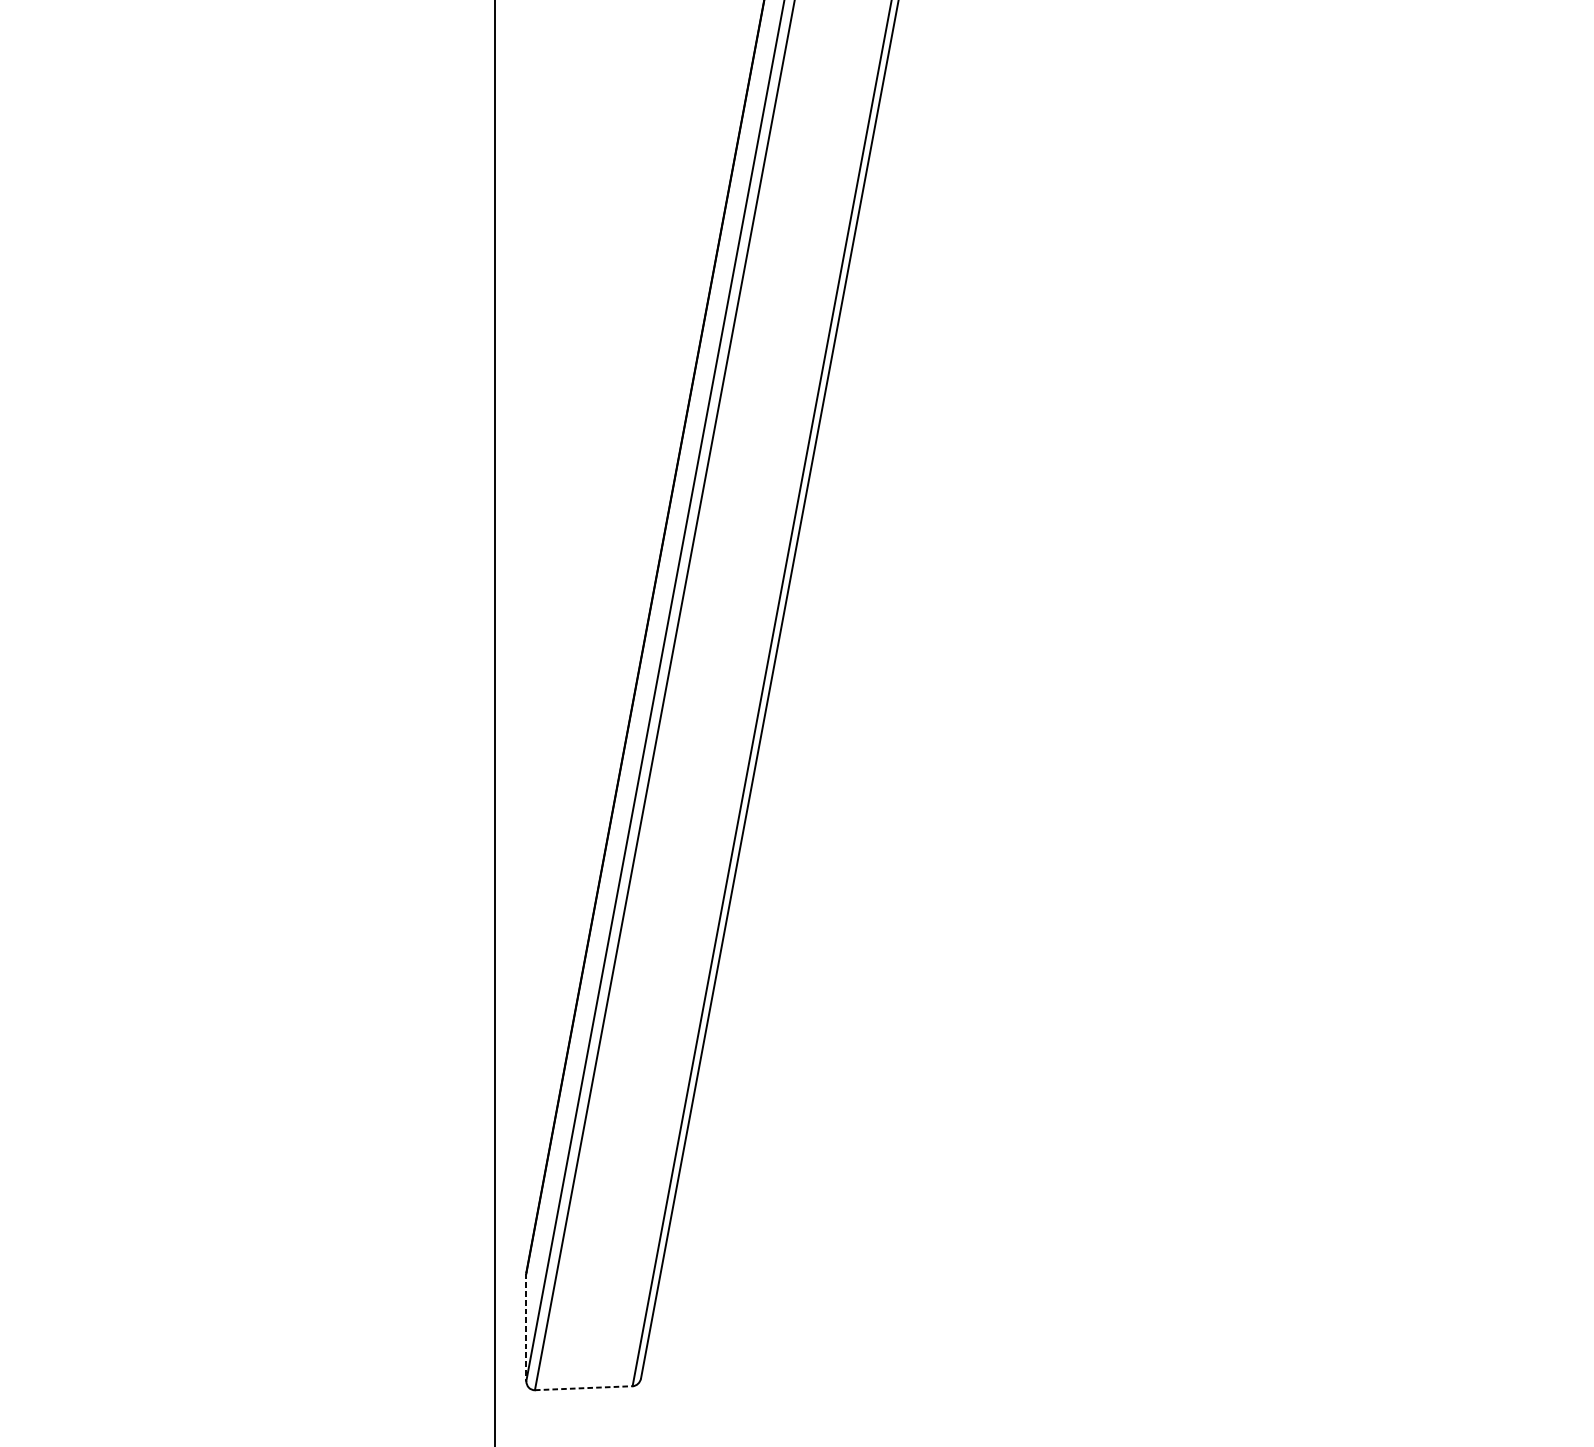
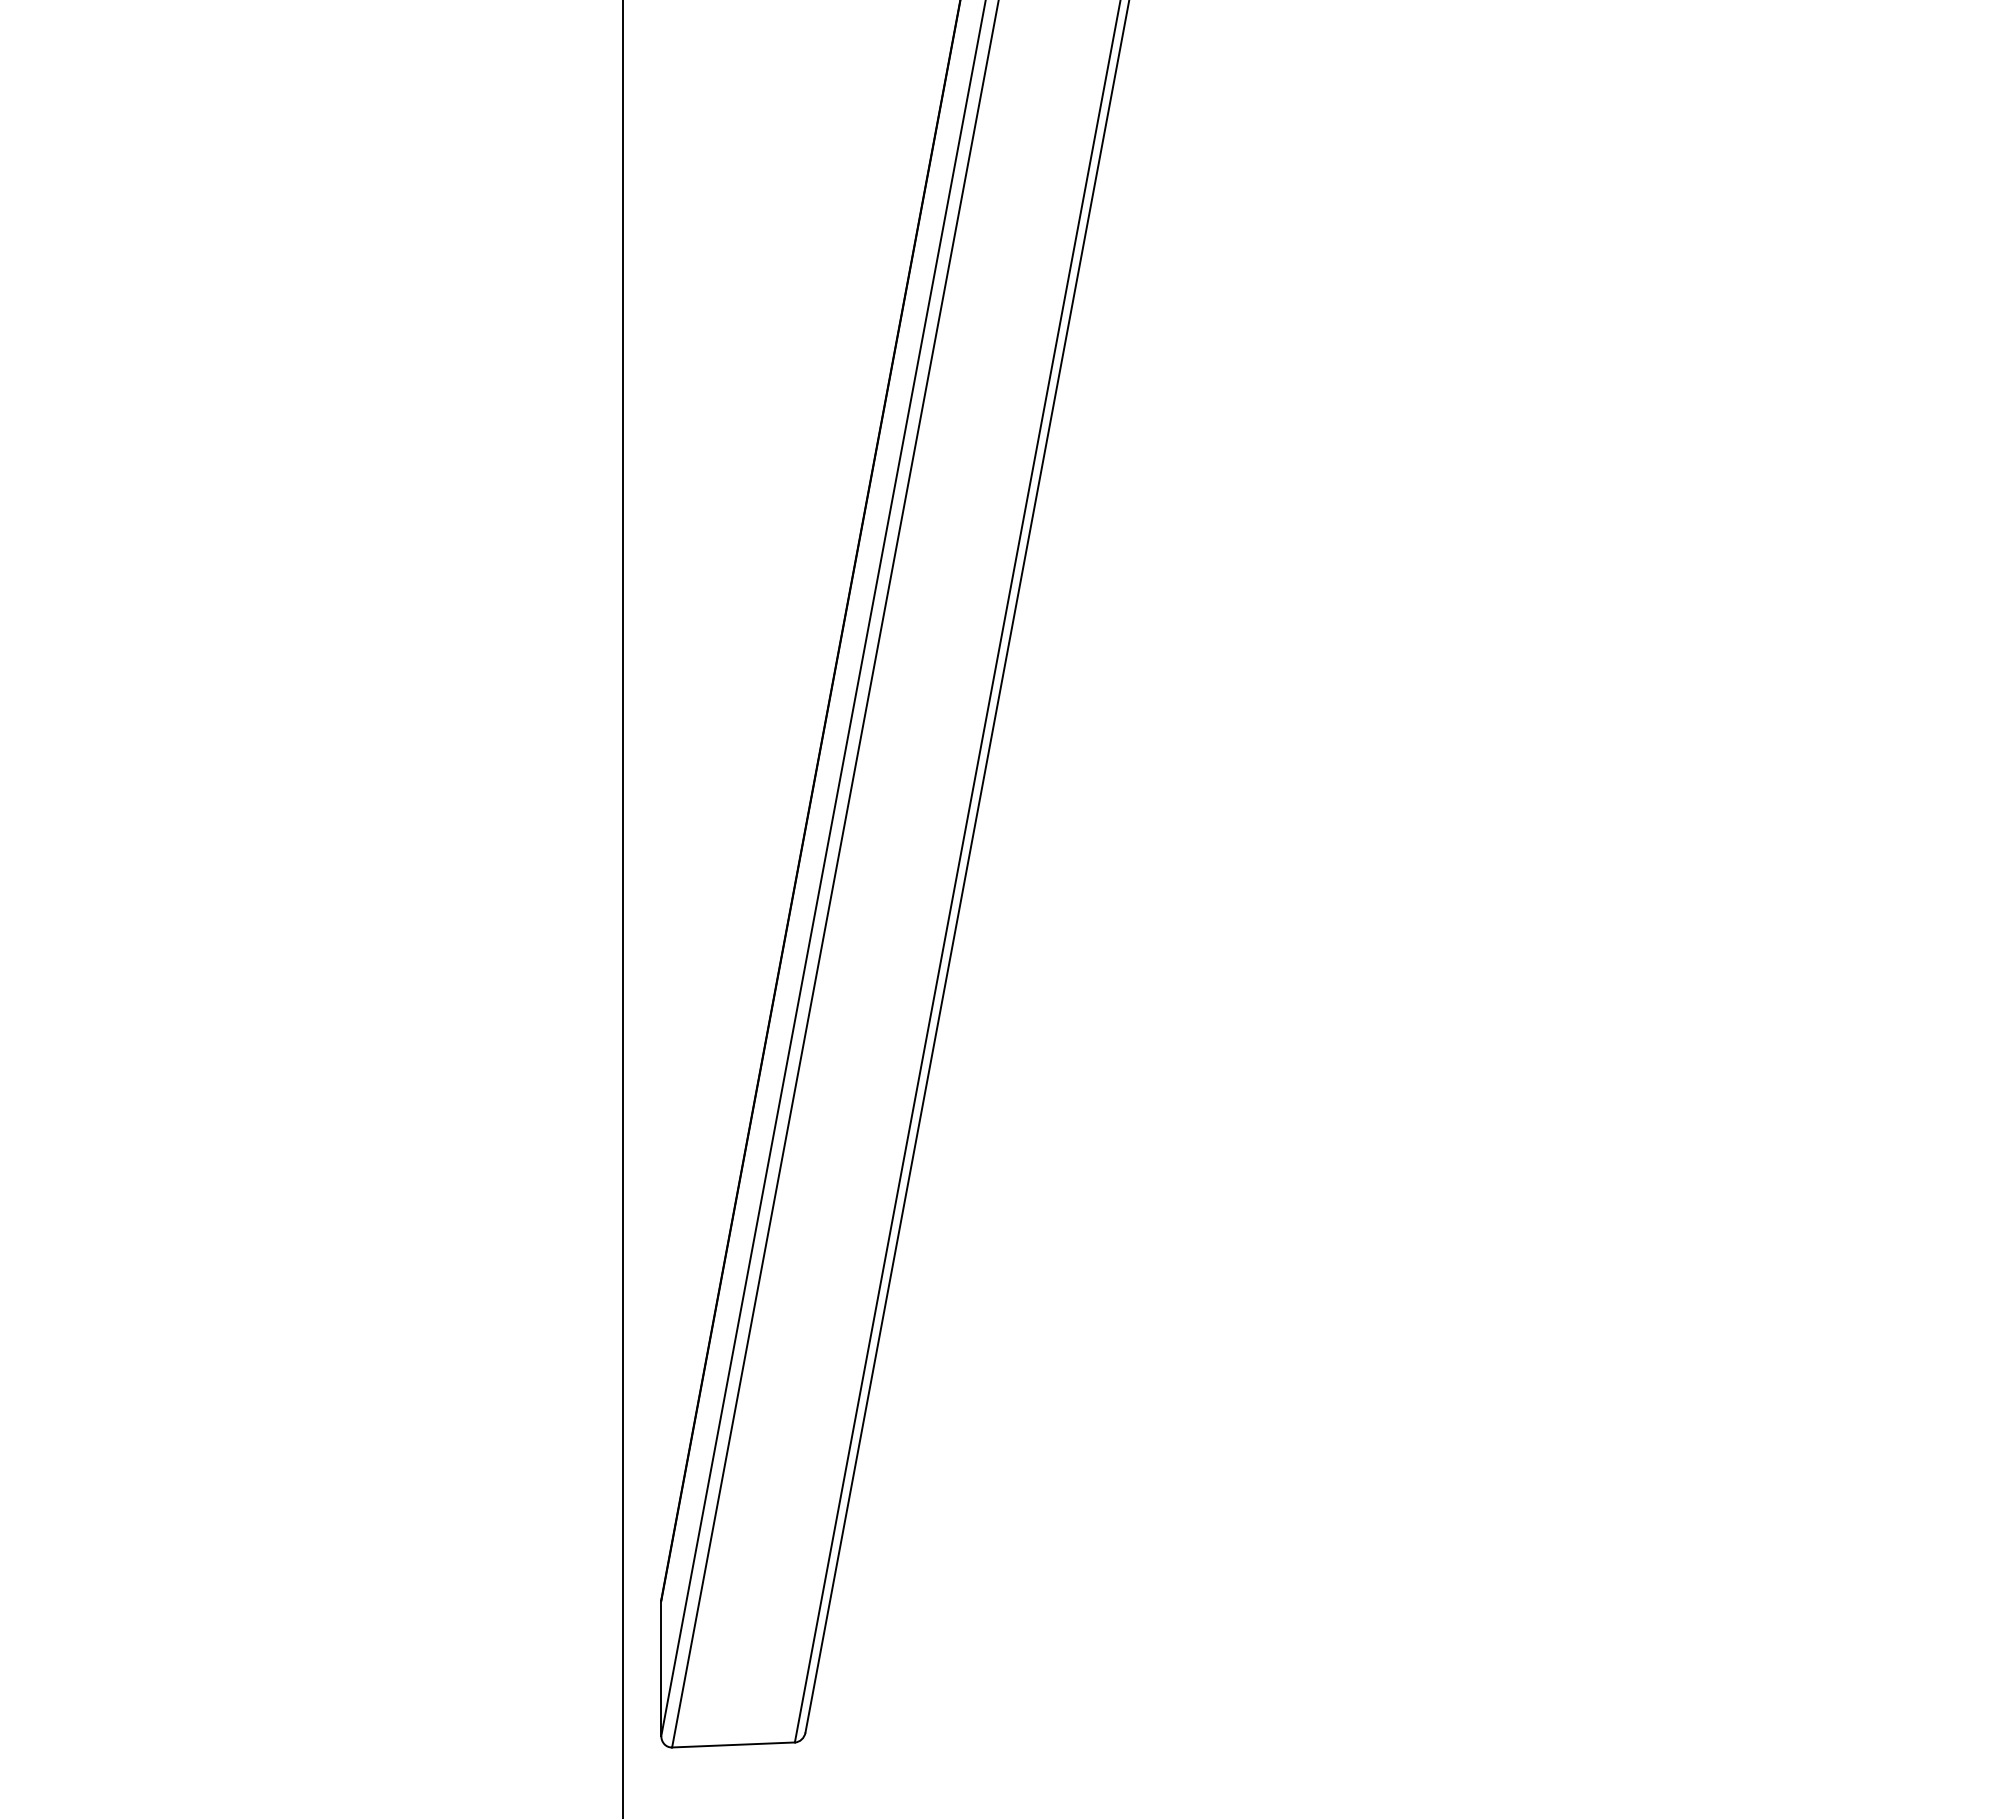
line: (526, 1328) -> (661, 1669), dashed -> solid
line: (584, 1387) -> (734, 1744), dashed -> solid

